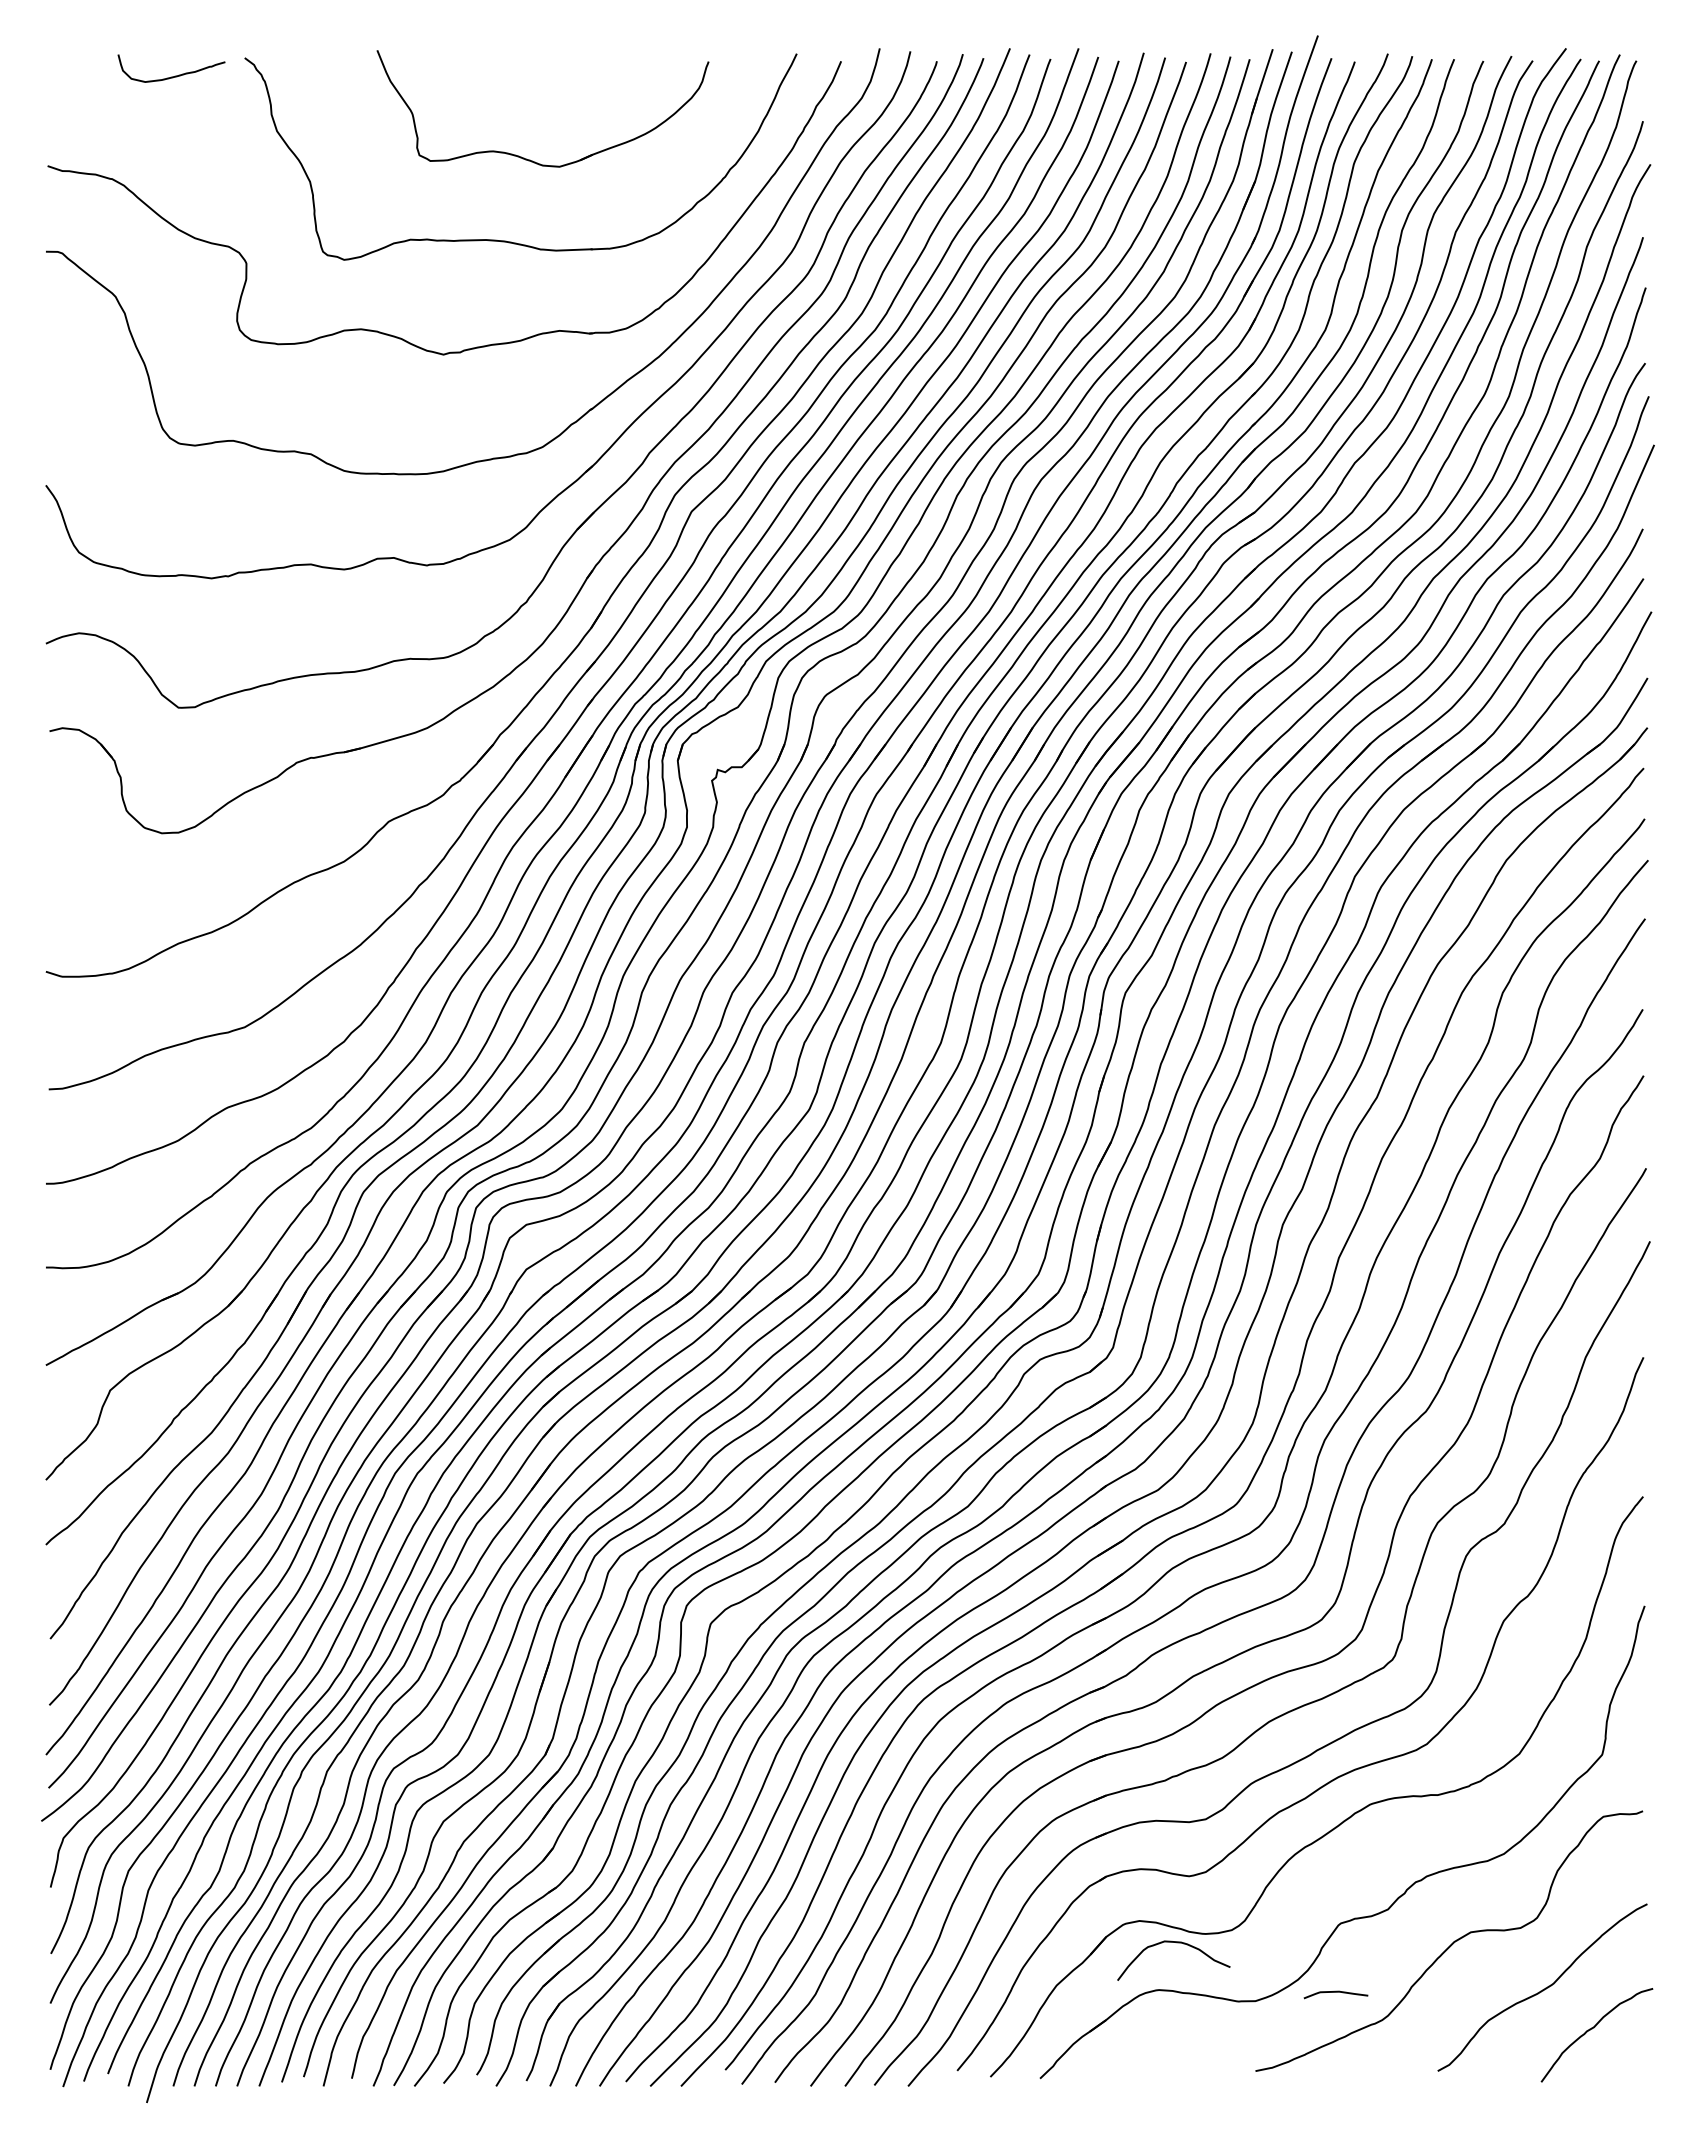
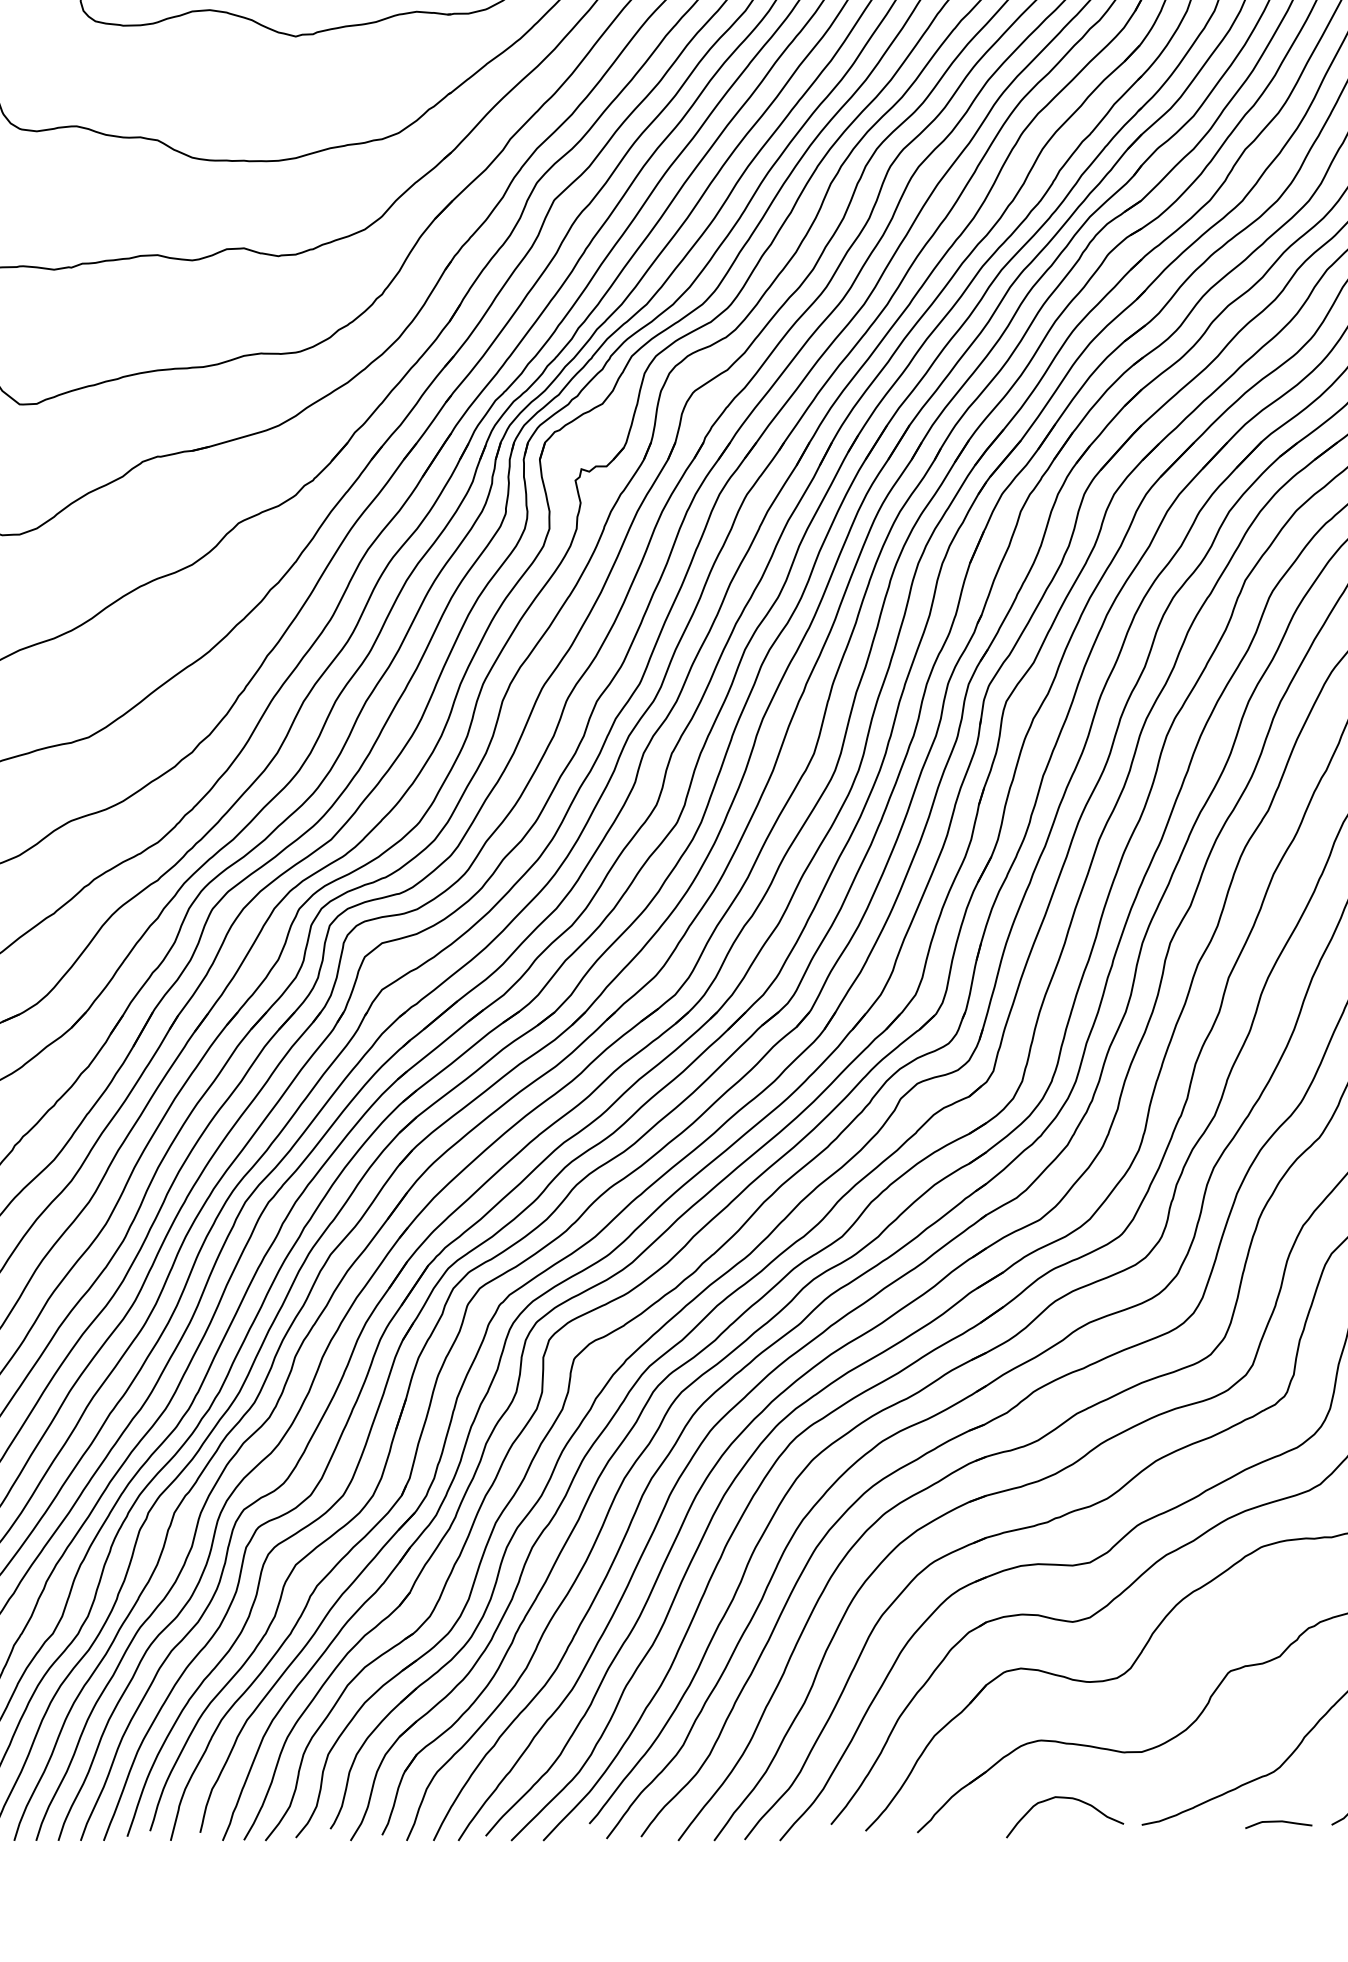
curve: (1176, 1943) -> (1067, 1799), moved
curve: (1335, 1992) -> (1278, 1822), moved

